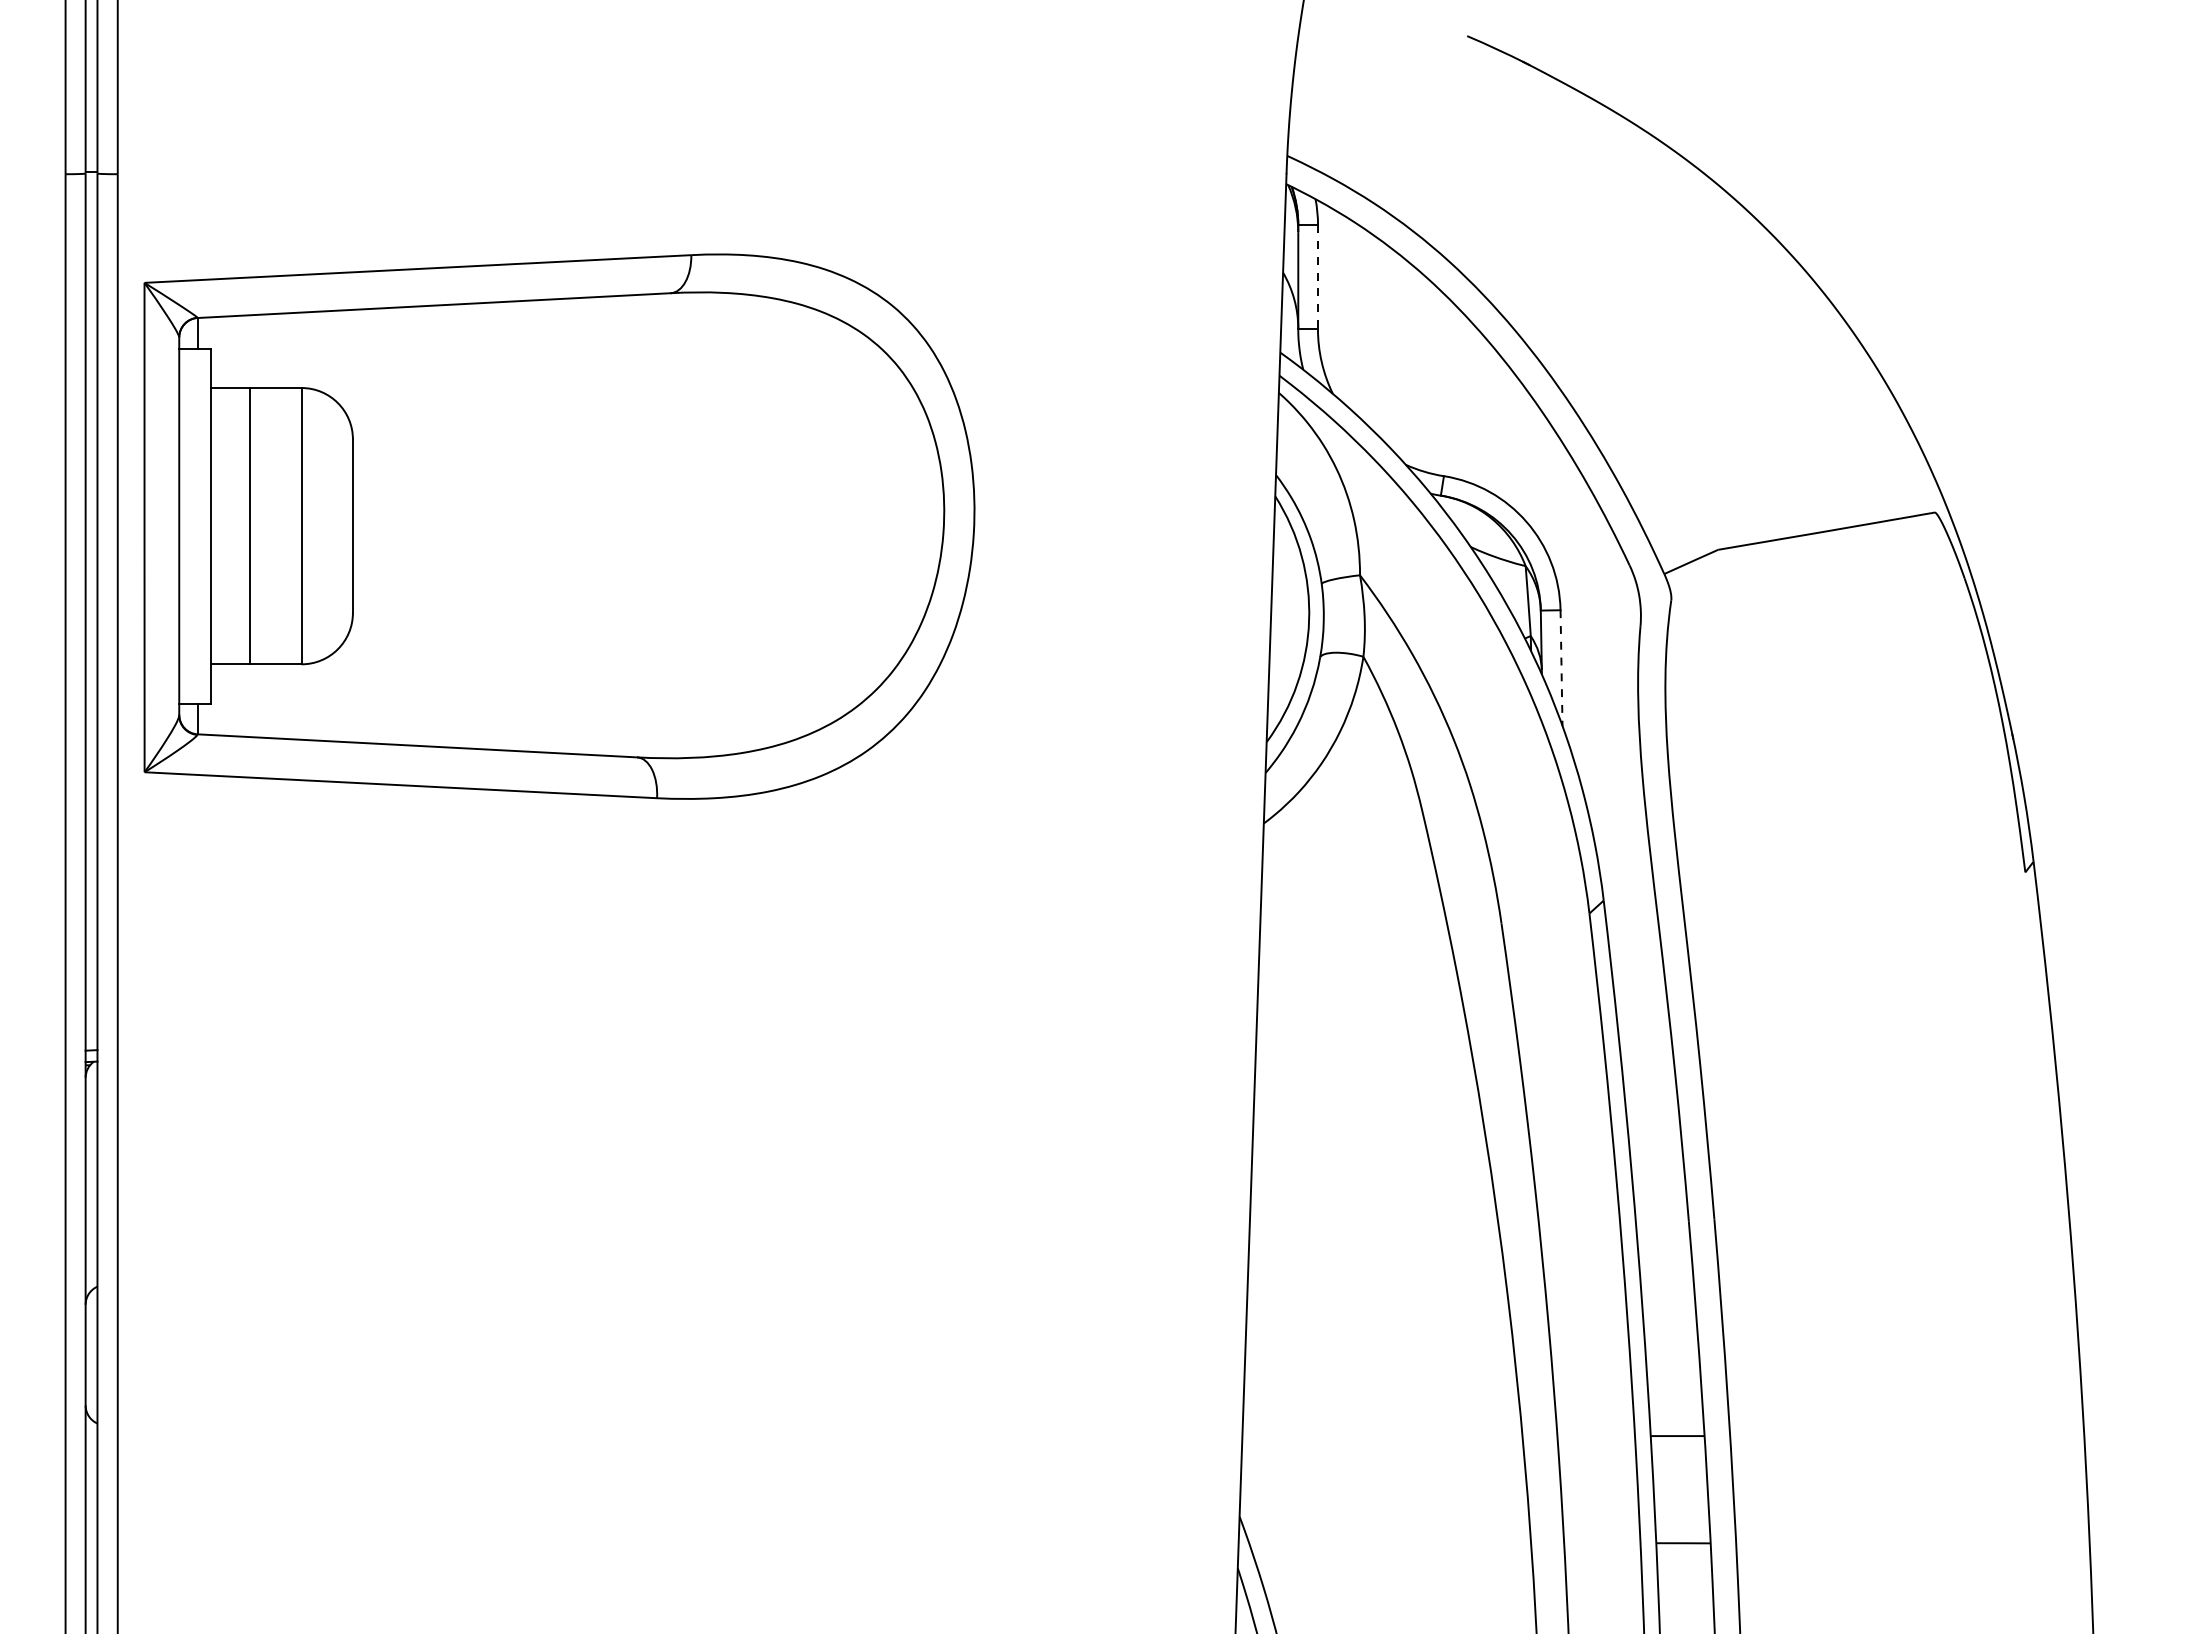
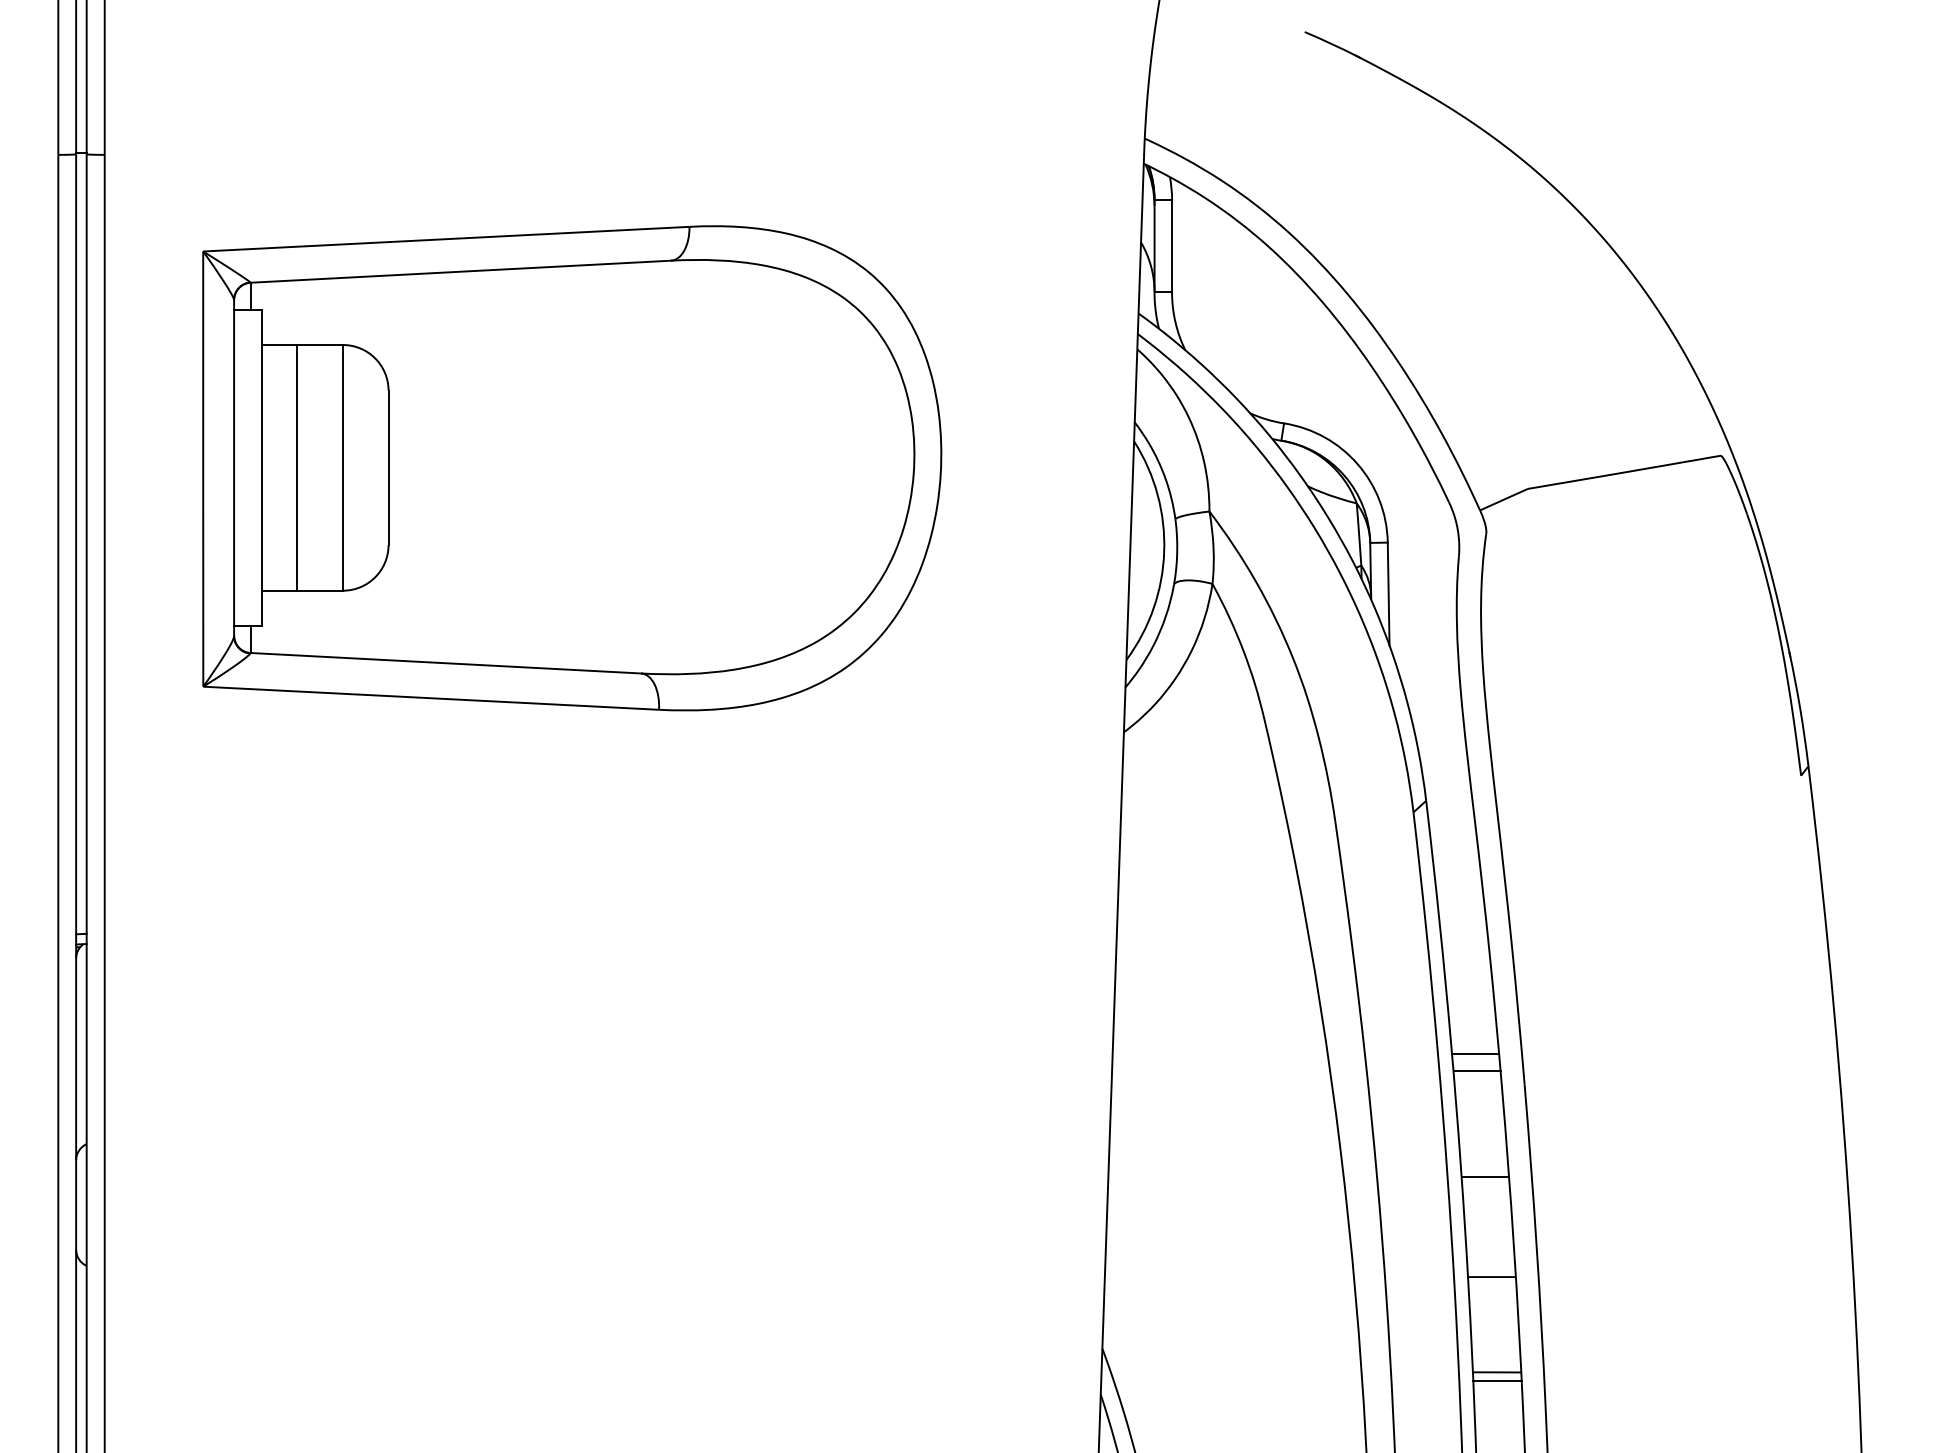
line: (1318, 277) -> (1172, 246), dashed -> solid
part: (559, 526) -> (572, 468), moved
line: (1561, 668) -> (1388, 594), dashed -> solid
line: (1658, 1185) -> (1474, 1054), added
line: (1660, 1204) -> (1476, 1071), added
line: (1669, 1323) -> (1484, 1176), added
line: (1683, 1552) -> (1497, 1380), added

